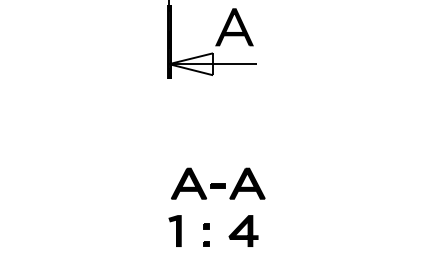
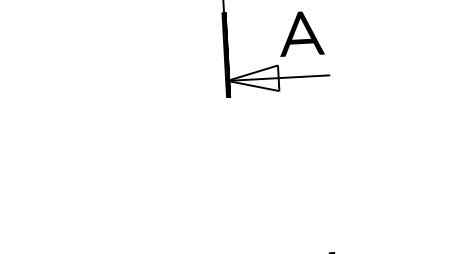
part: (218, 183) -> (292, 217), removed

